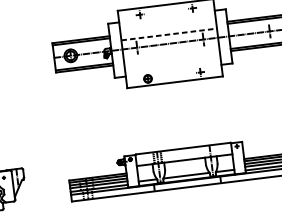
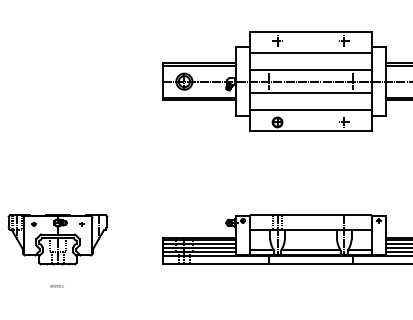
line: (167, 21) -> (310, 53), added
line: (168, 34) -> (310, 70), dashed -> solid
line: (171, 52) -> (310, 93), added
line: (172, 66) -> (310, 110), added

